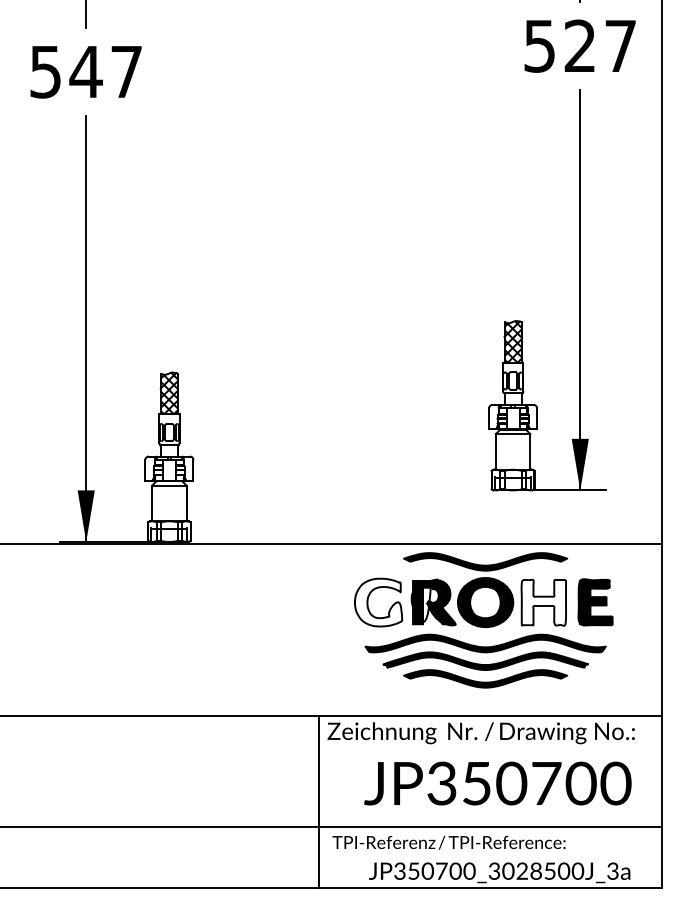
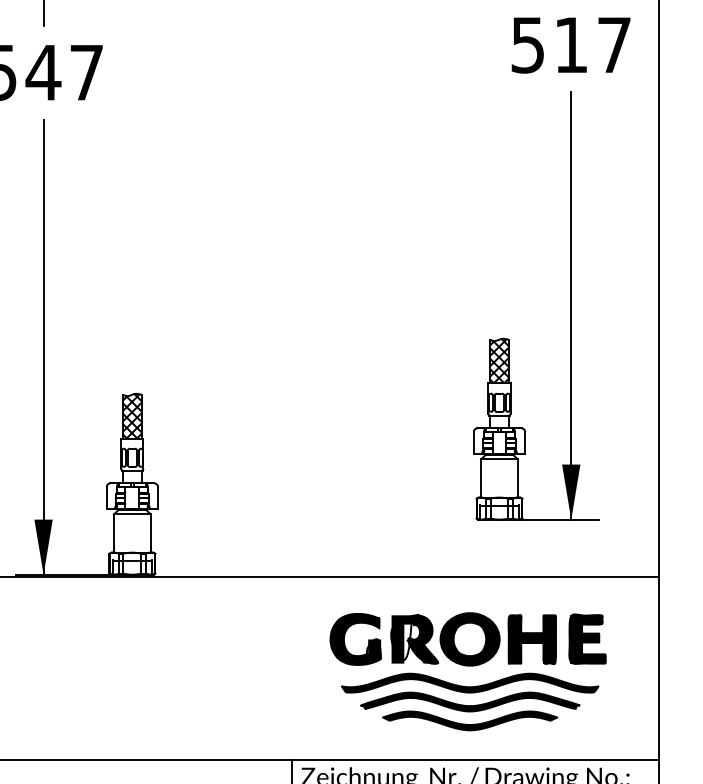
text: (579, 45) -> (570, 44), 527 -> 517
part: (485, 561) -> (470, 595), removed
fill: (378, 602) -> (355, 639), added
fill: (543, 602) -> (531, 639), added

